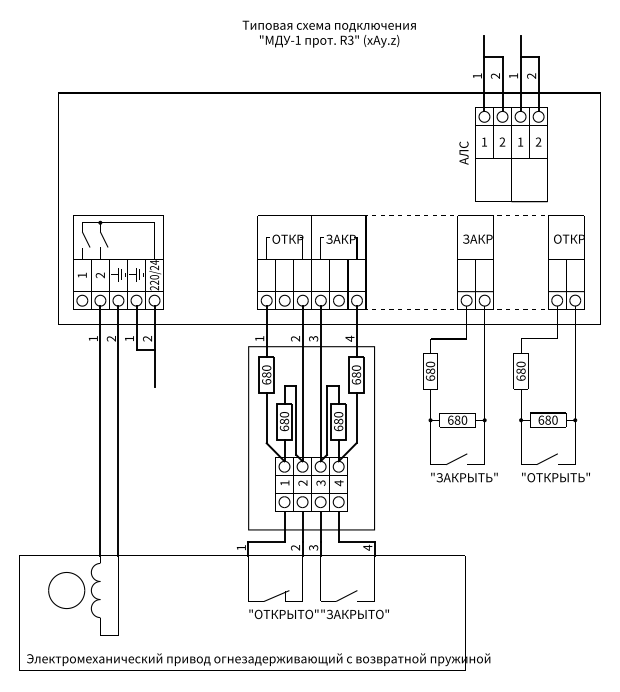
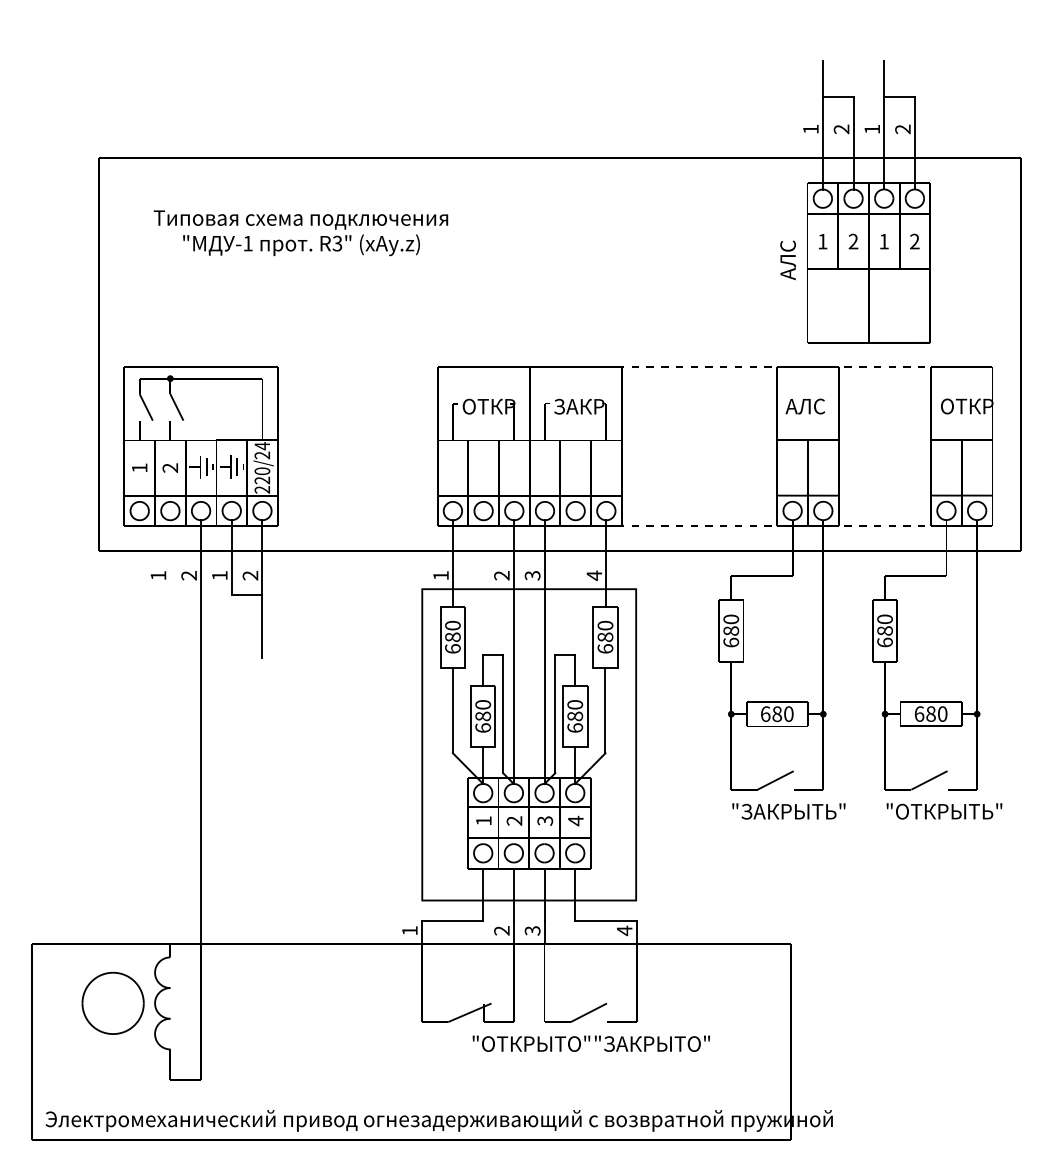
text: (328, 33) -> (299, 232), moved
text: (477, 238) -> (811, 405), ЗАКР -> АЛС
line: (100, 430) -> (170, 731), removed
text: (318, 614) -> (590, 1044), moved

